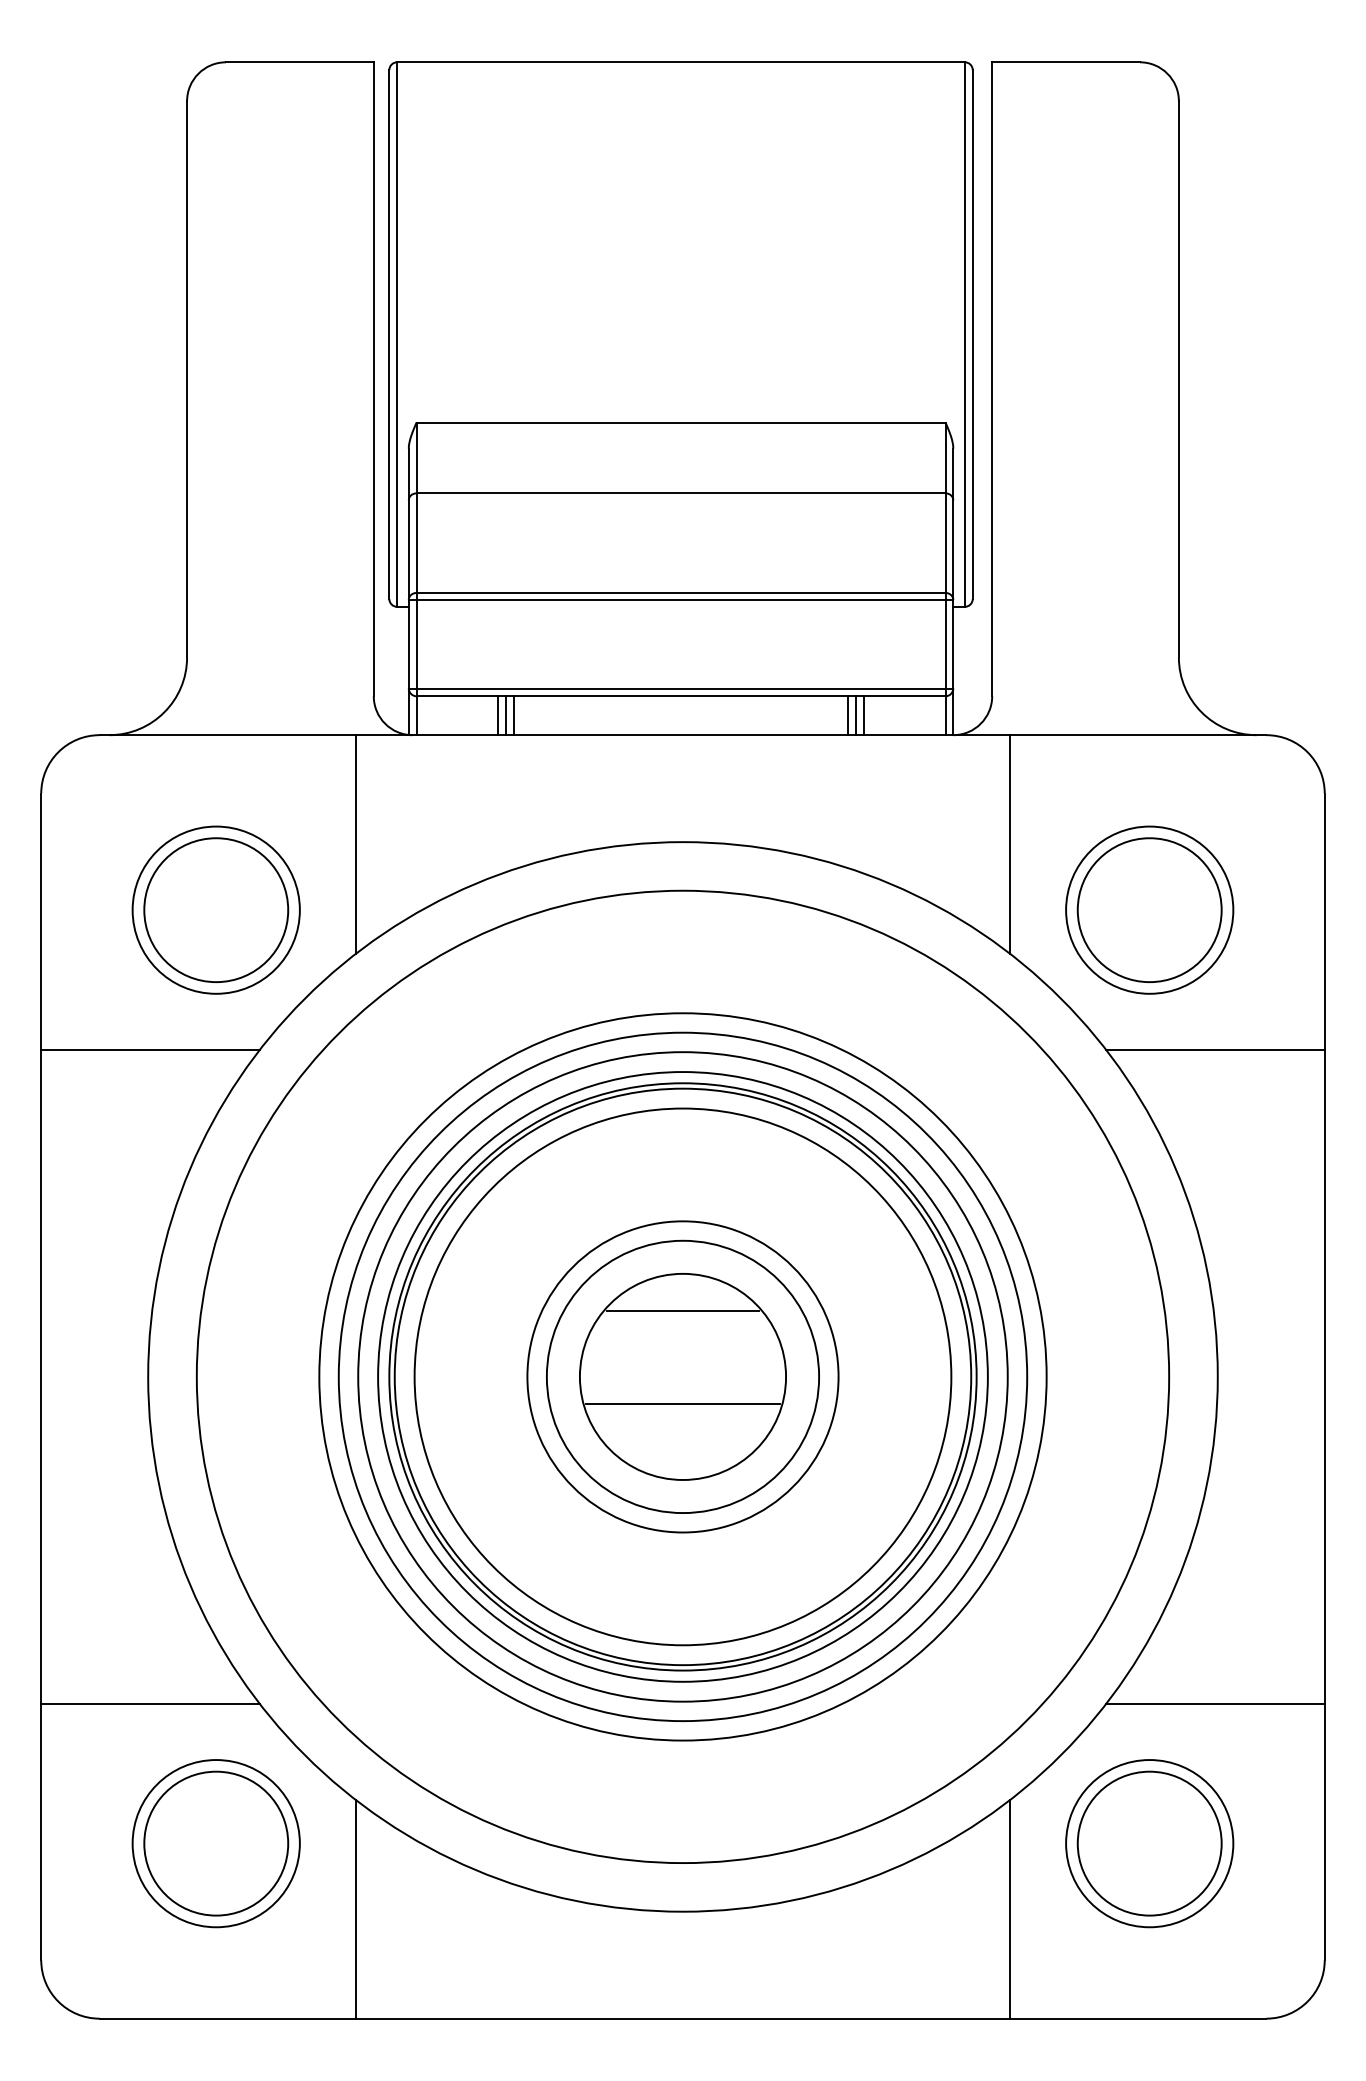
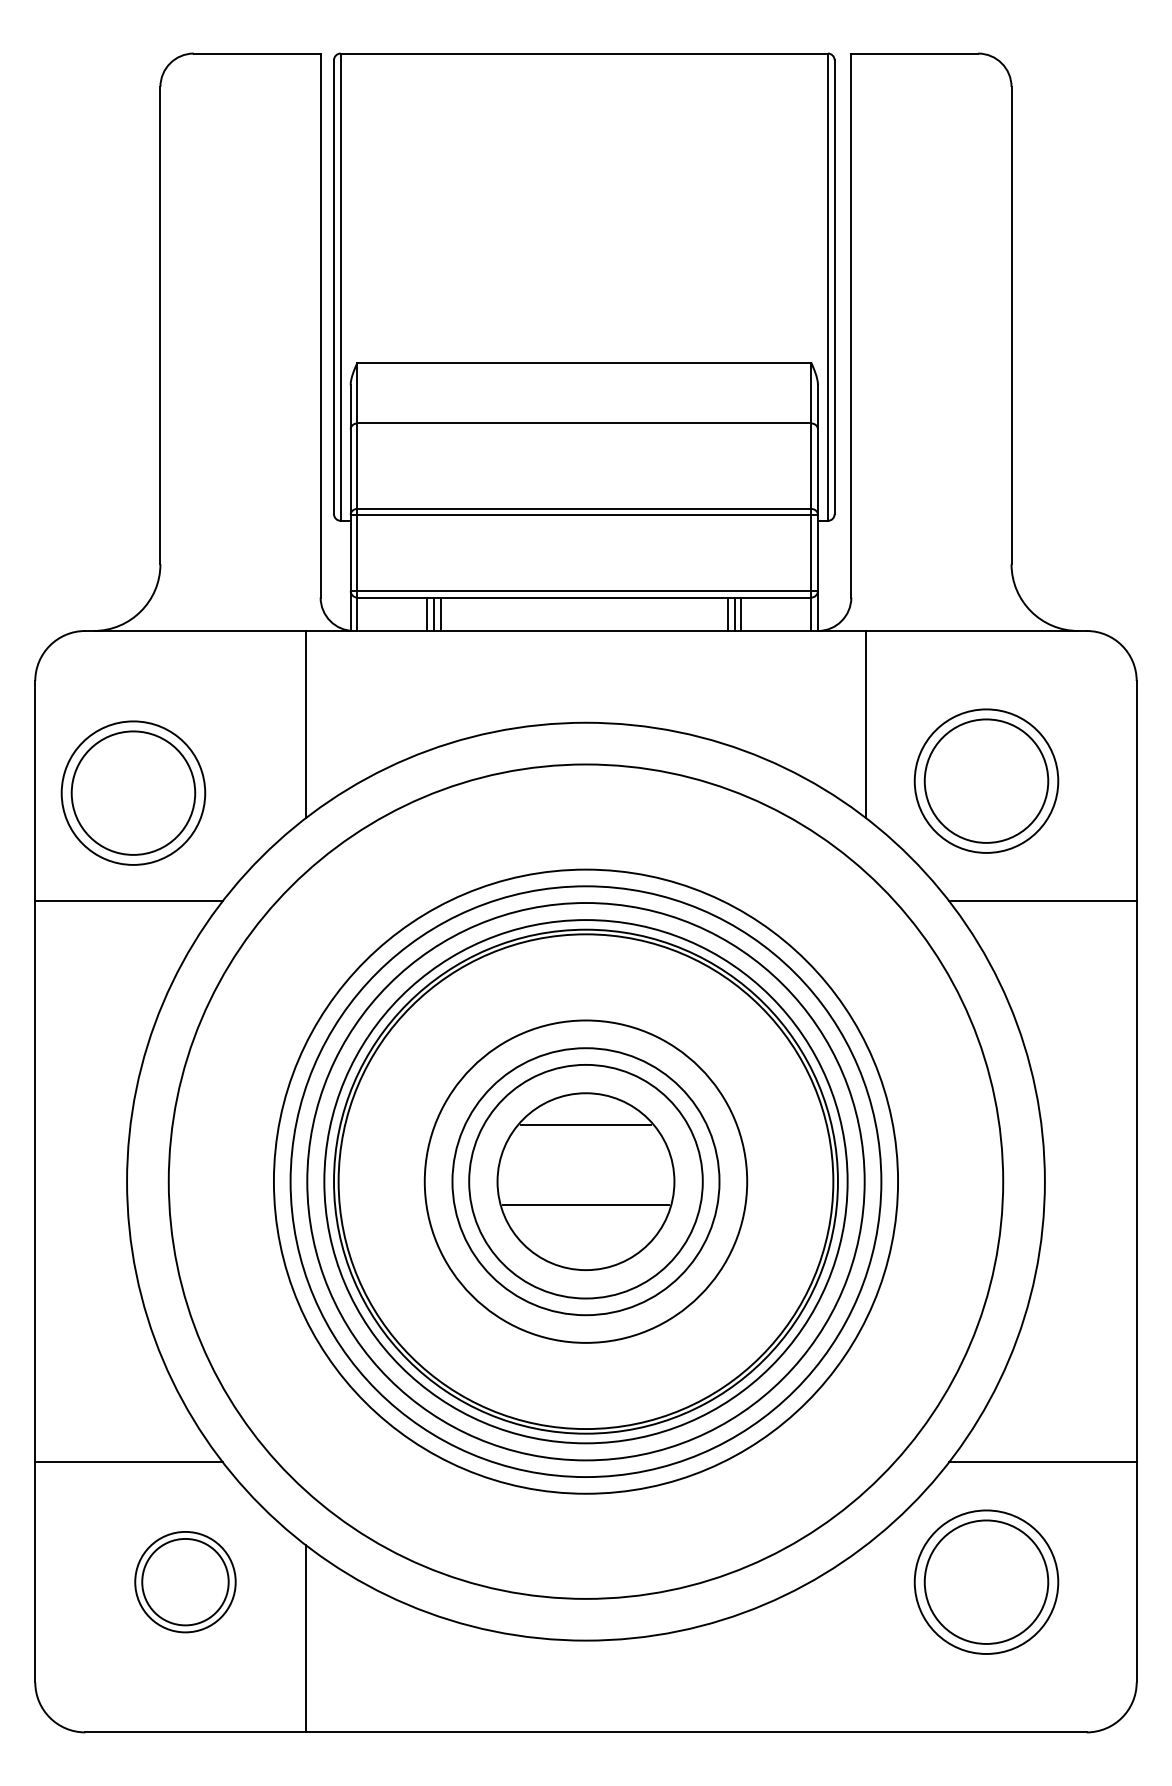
part: (216, 909) -> (133, 792), moved
circle: (682, 1376) -> (585, 1181), size x0.7
part: (216, 1842) -> (185, 1581), size x0.7
line: (1009, 1909) -> (866, 1638), removed

